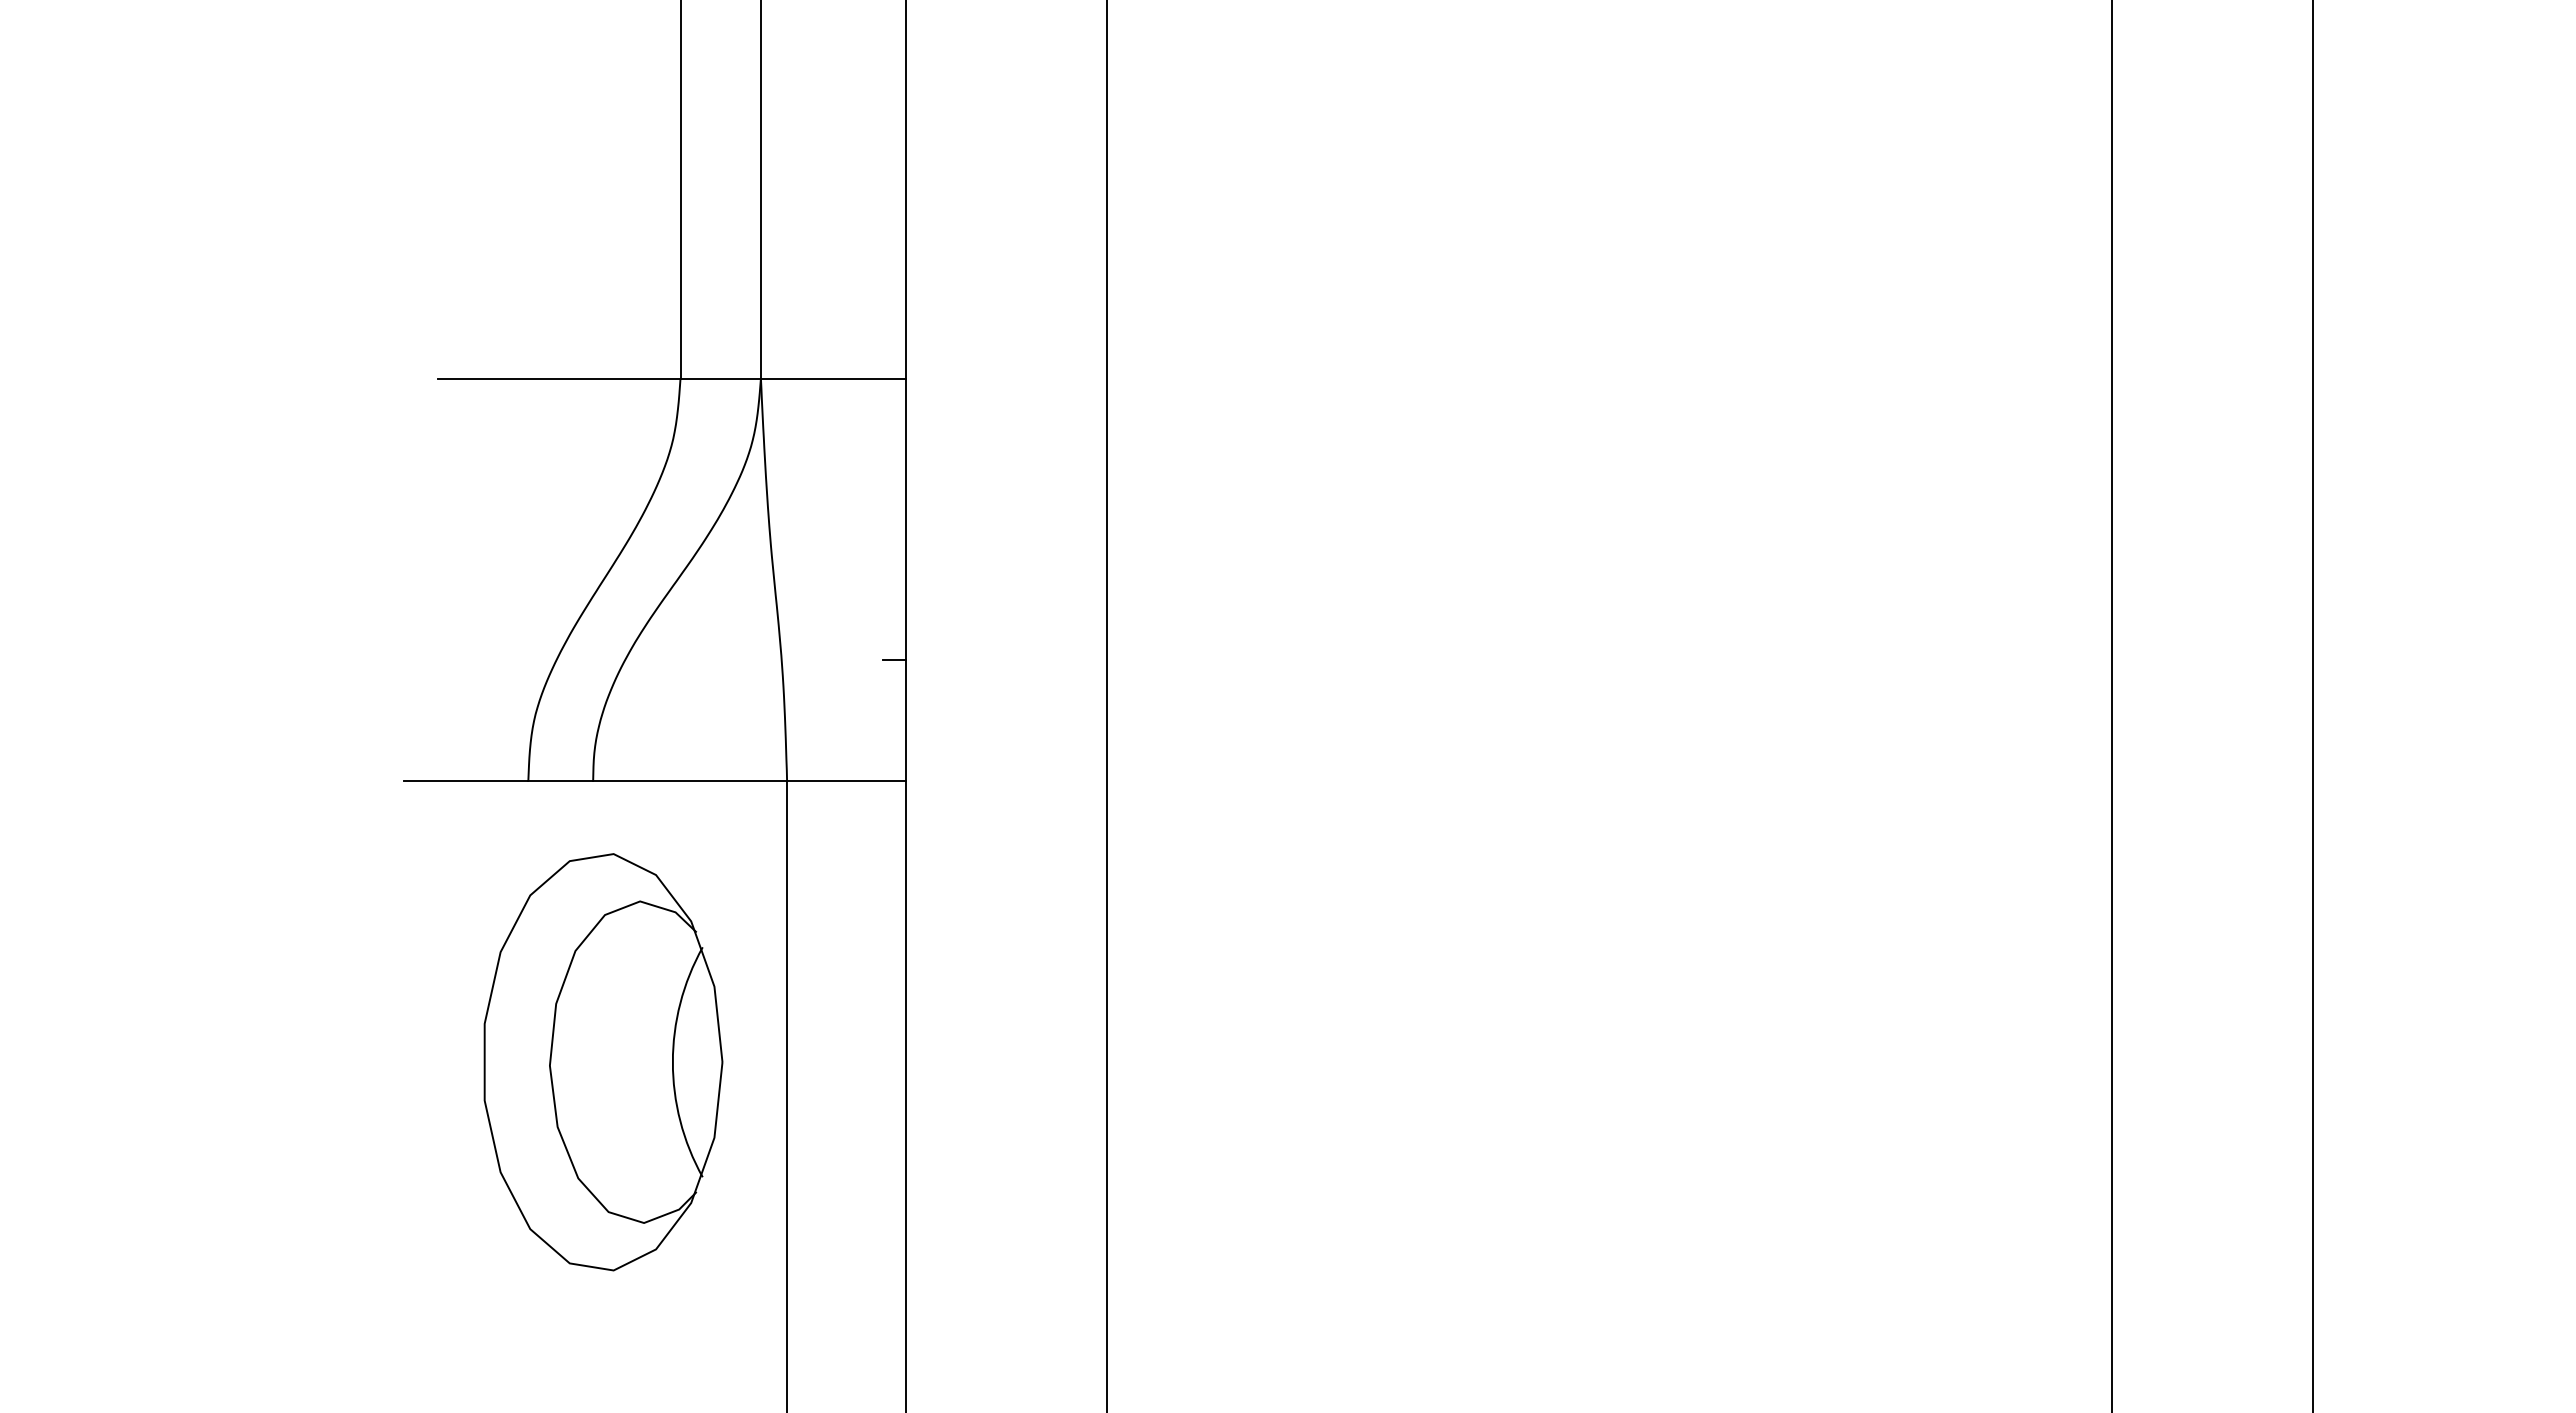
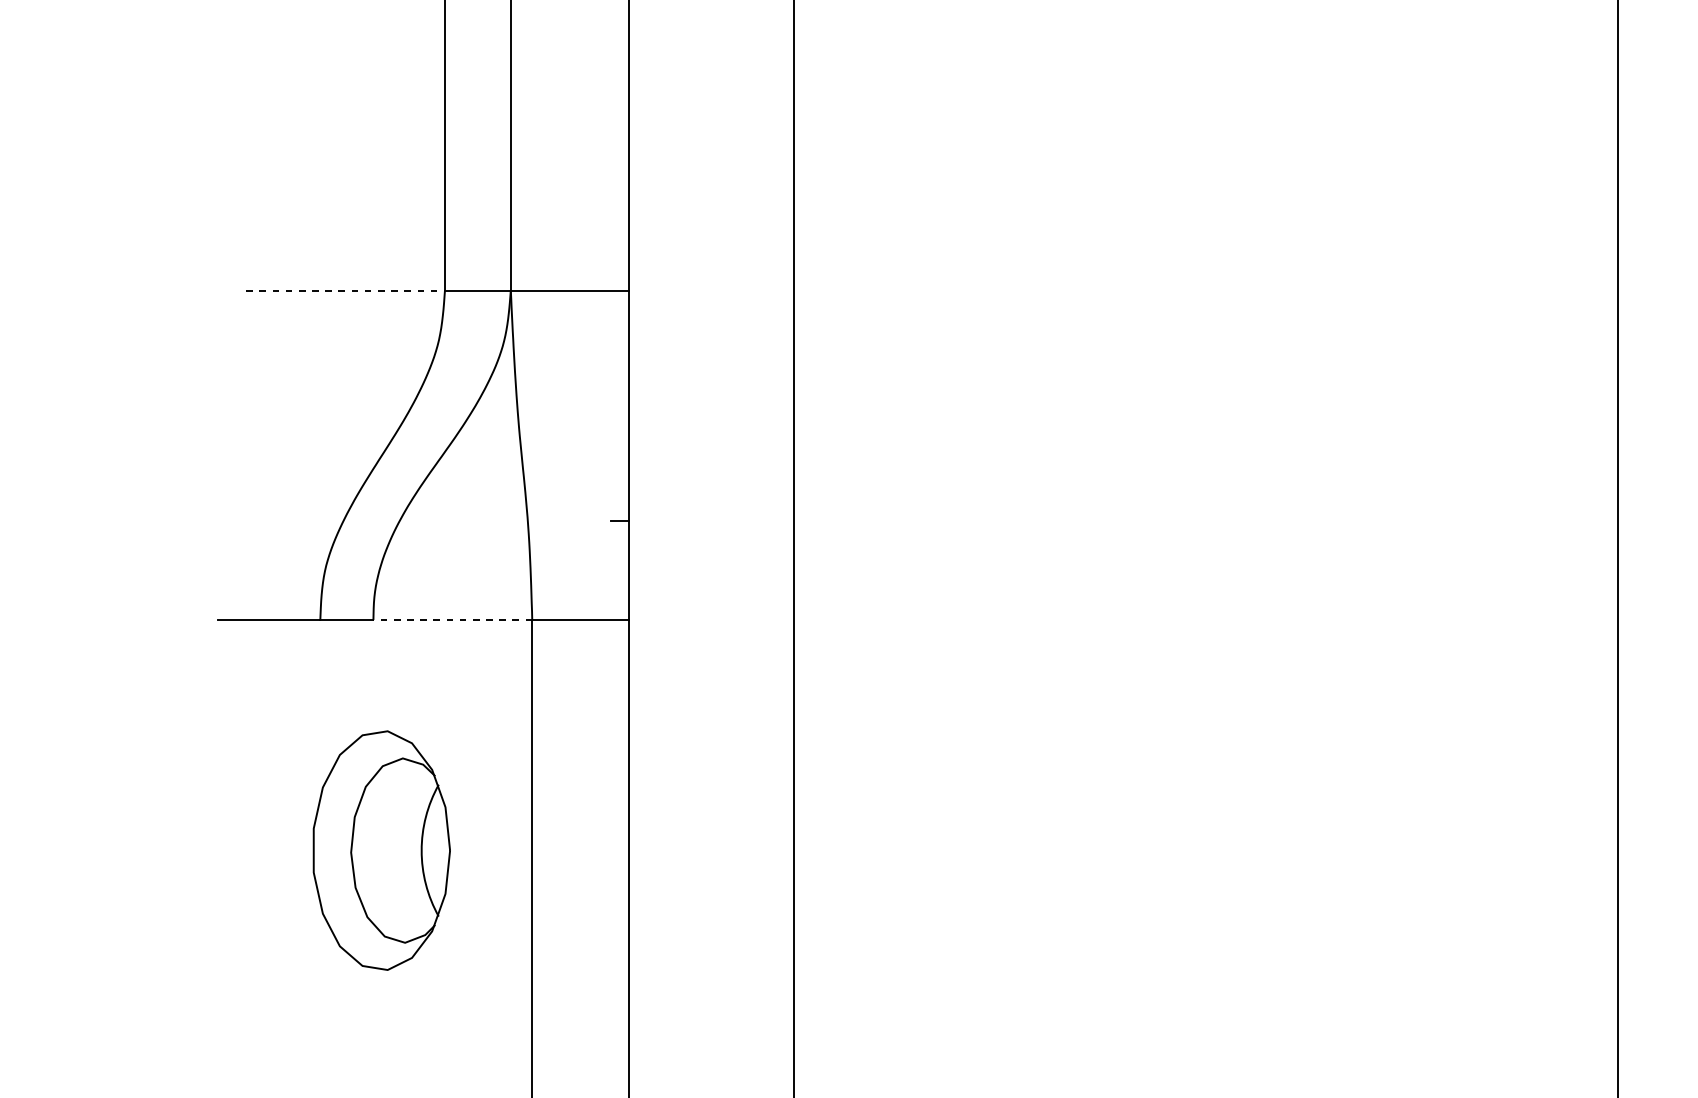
line: (559, 378) -> (345, 290), solid -> dashed
line: (690, 780) -> (453, 619), solid -> dashed
part: (603, 1062) -> (381, 850), size x0.7

